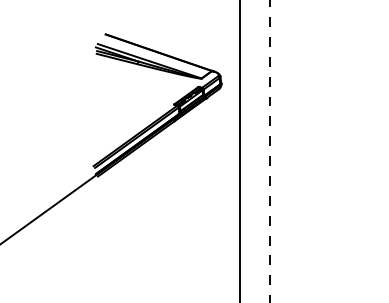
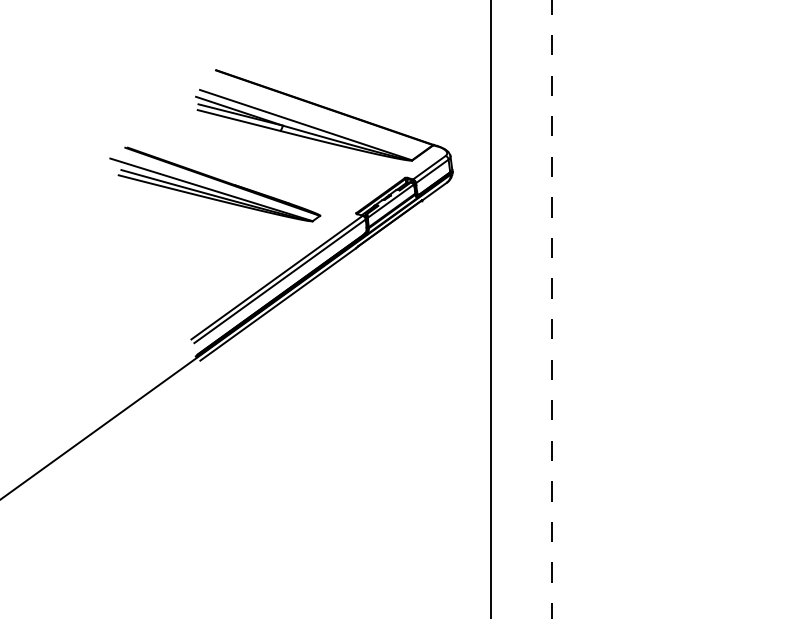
part: (105, 90) -> (215, 184), added

